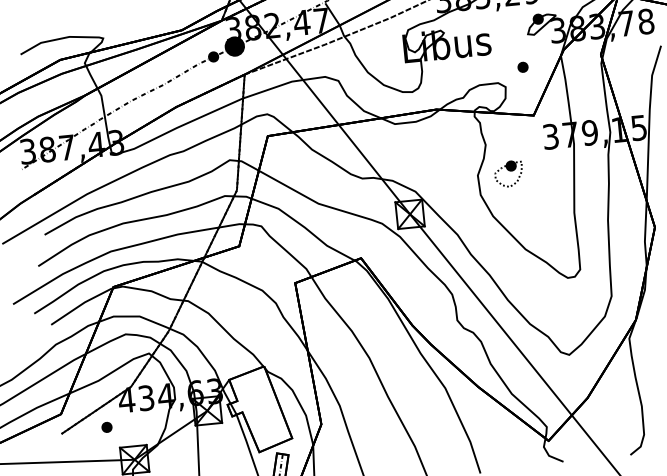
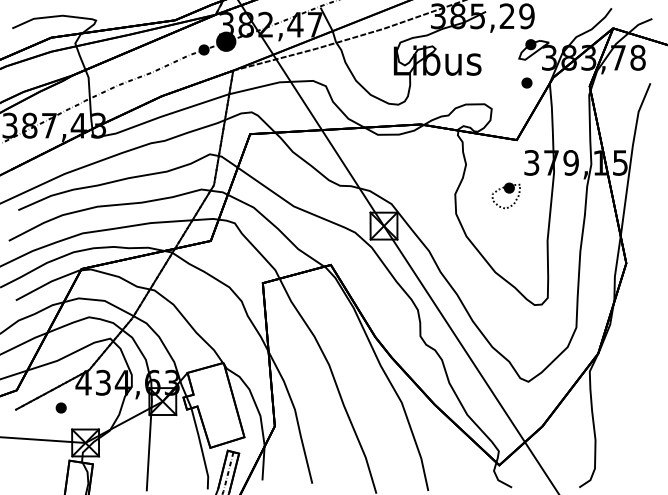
part: (522, 66) -> (526, 82), moved
part: (508, 173) -> (505, 195), moved

